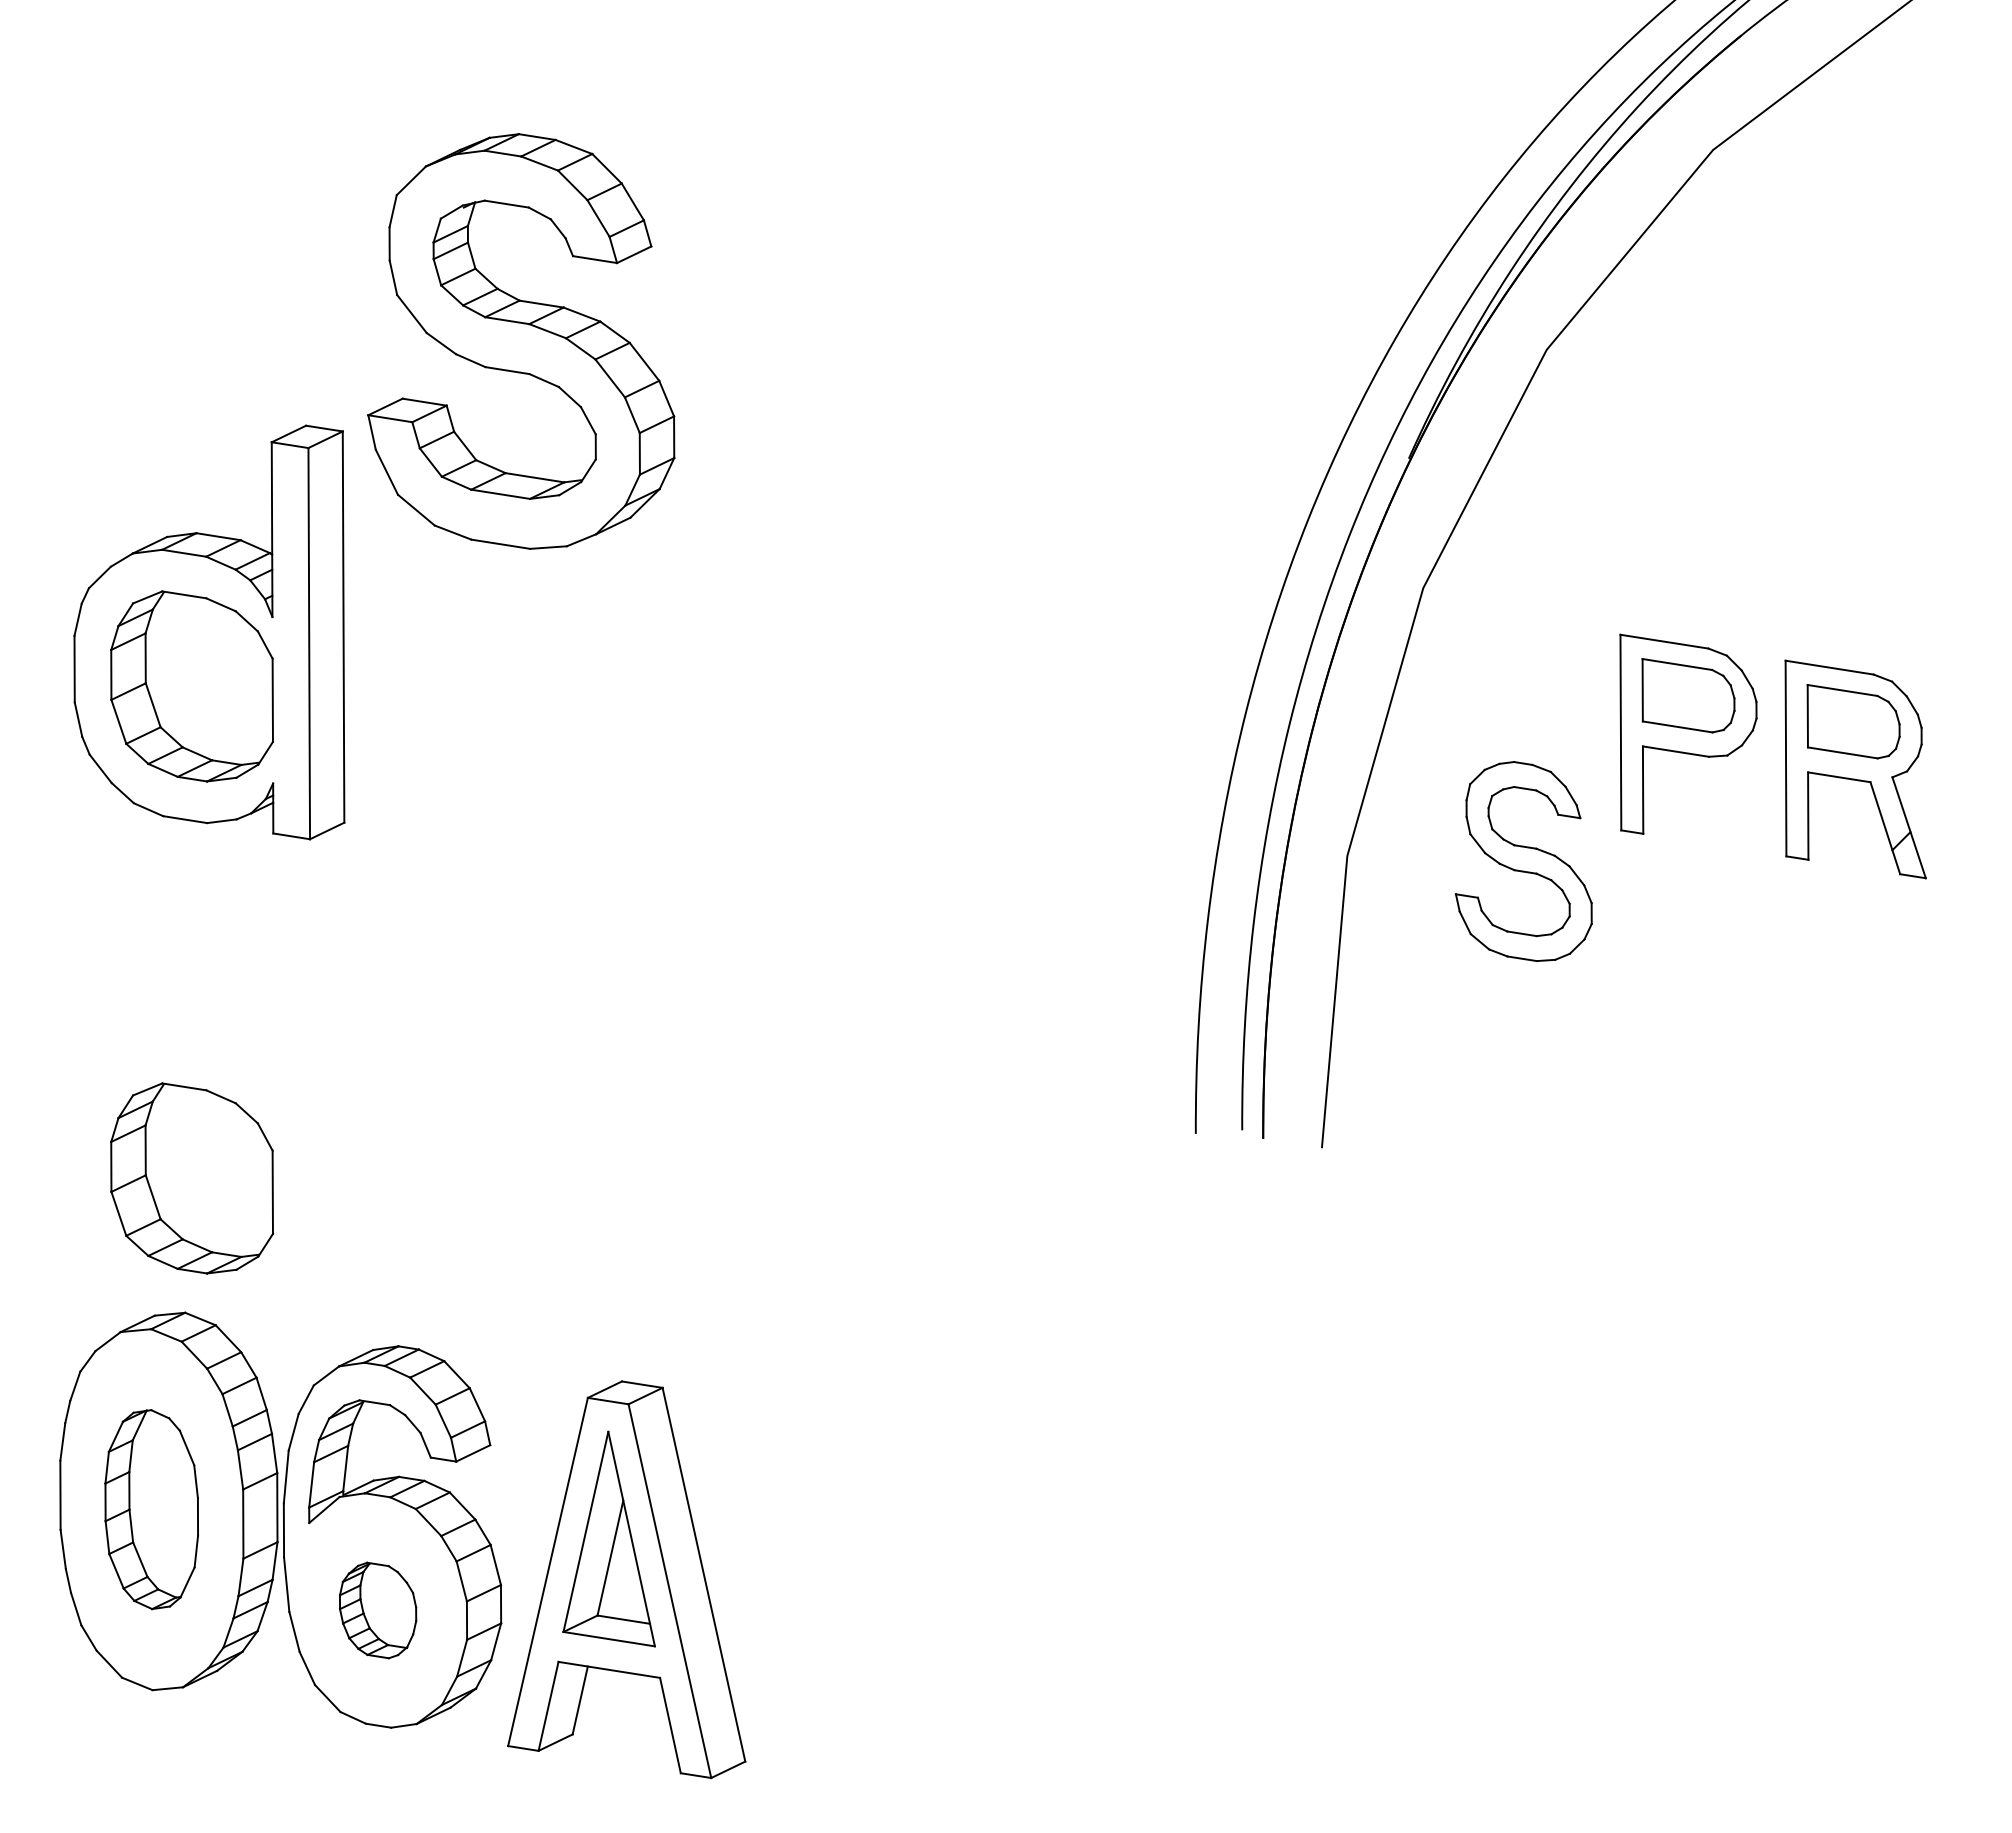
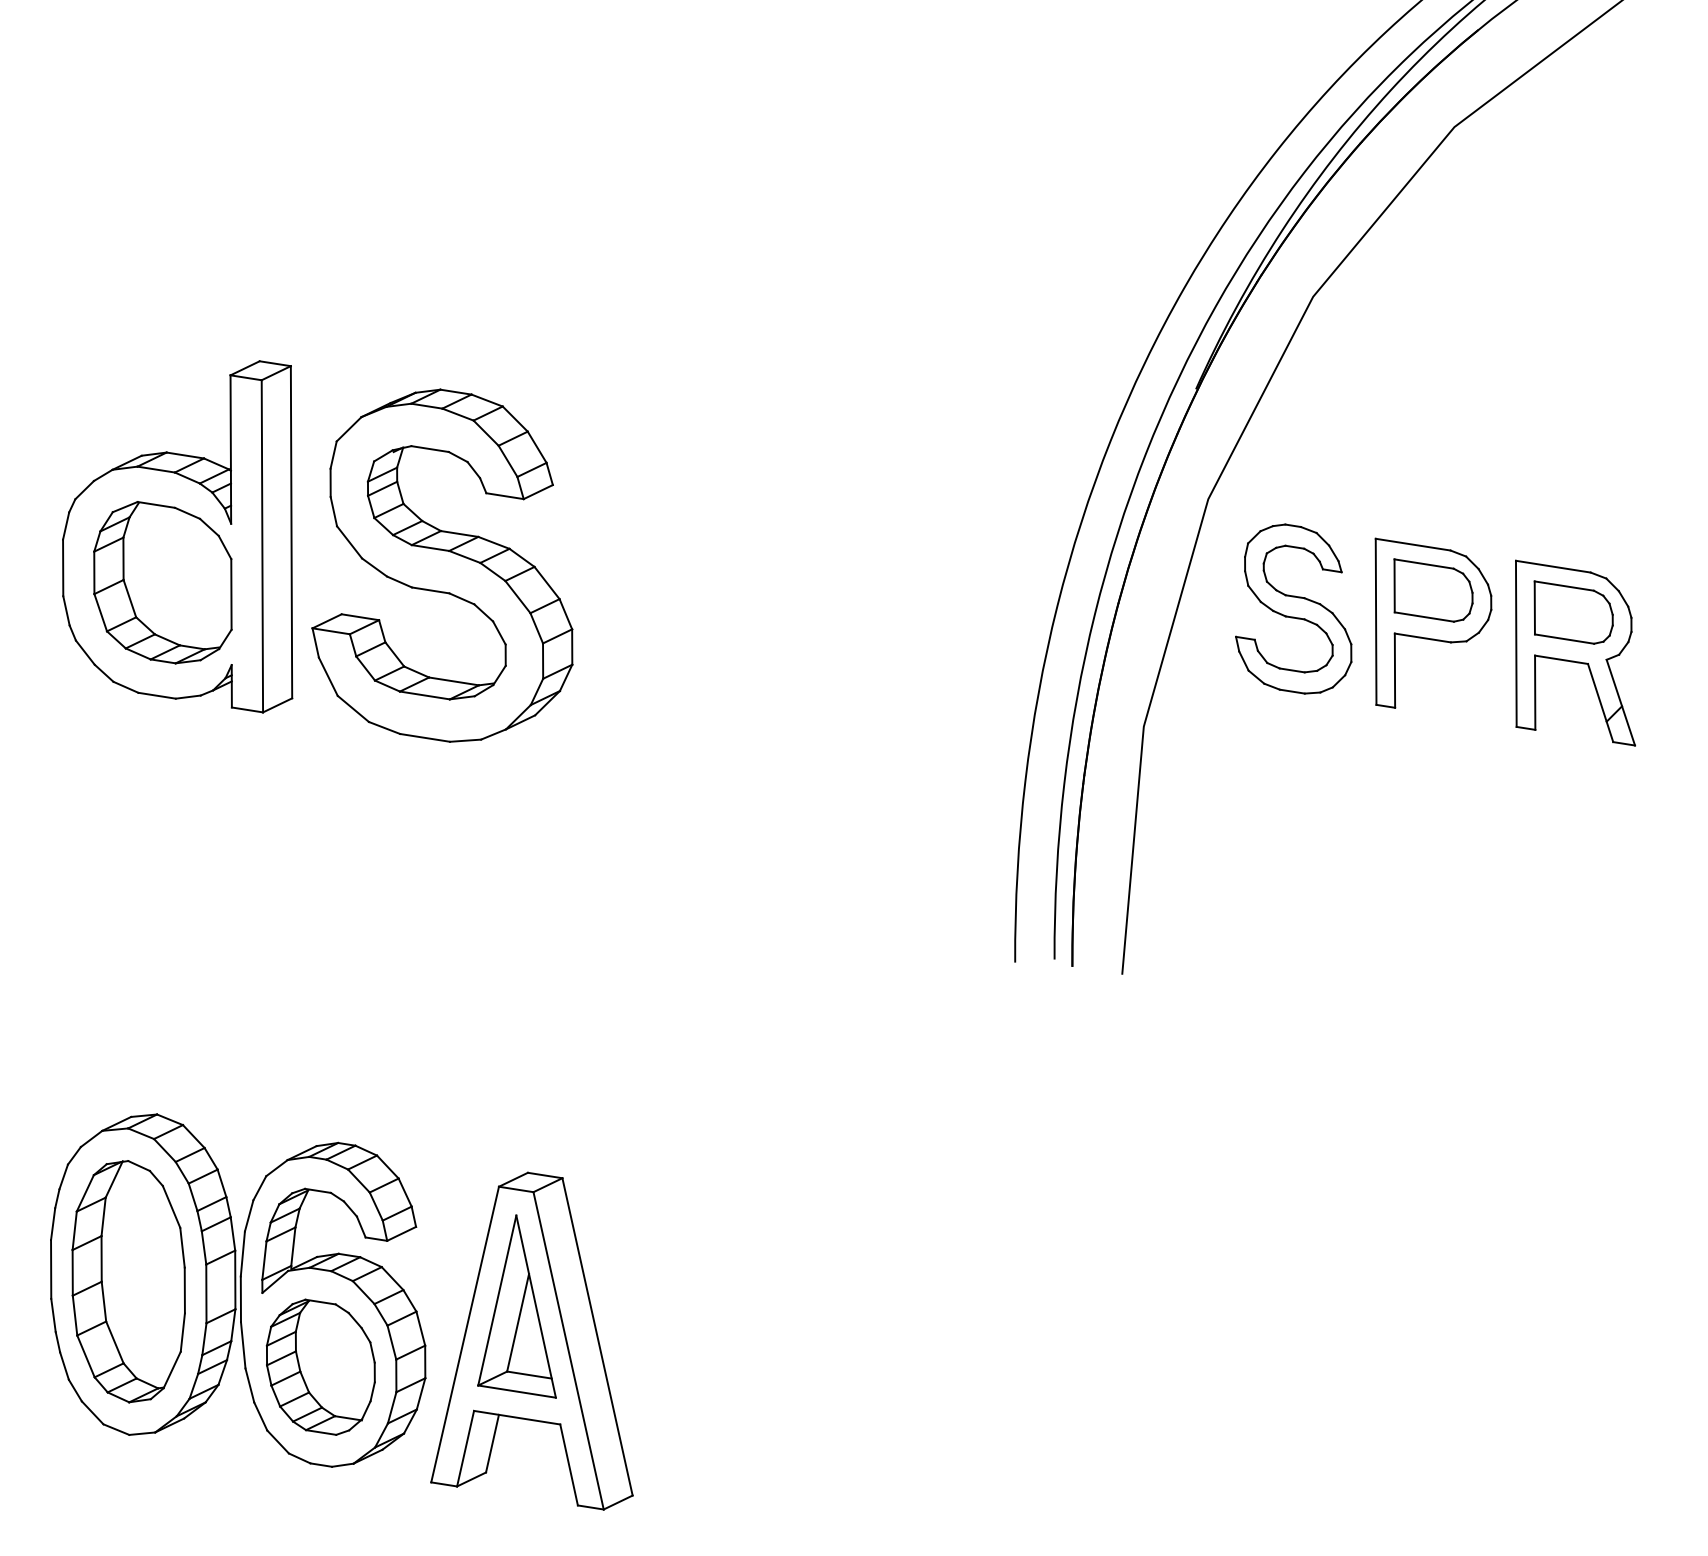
part: (521, 341) -> (442, 565), moved
part: (1523, 861) -> (1293, 609), moved
part: (191, 1178) -> (162, 1000), removed
part: (151, 1509) -> (128, 1281), size x1.43
part: (377, 1610) -> (320, 1367), size x1.67

